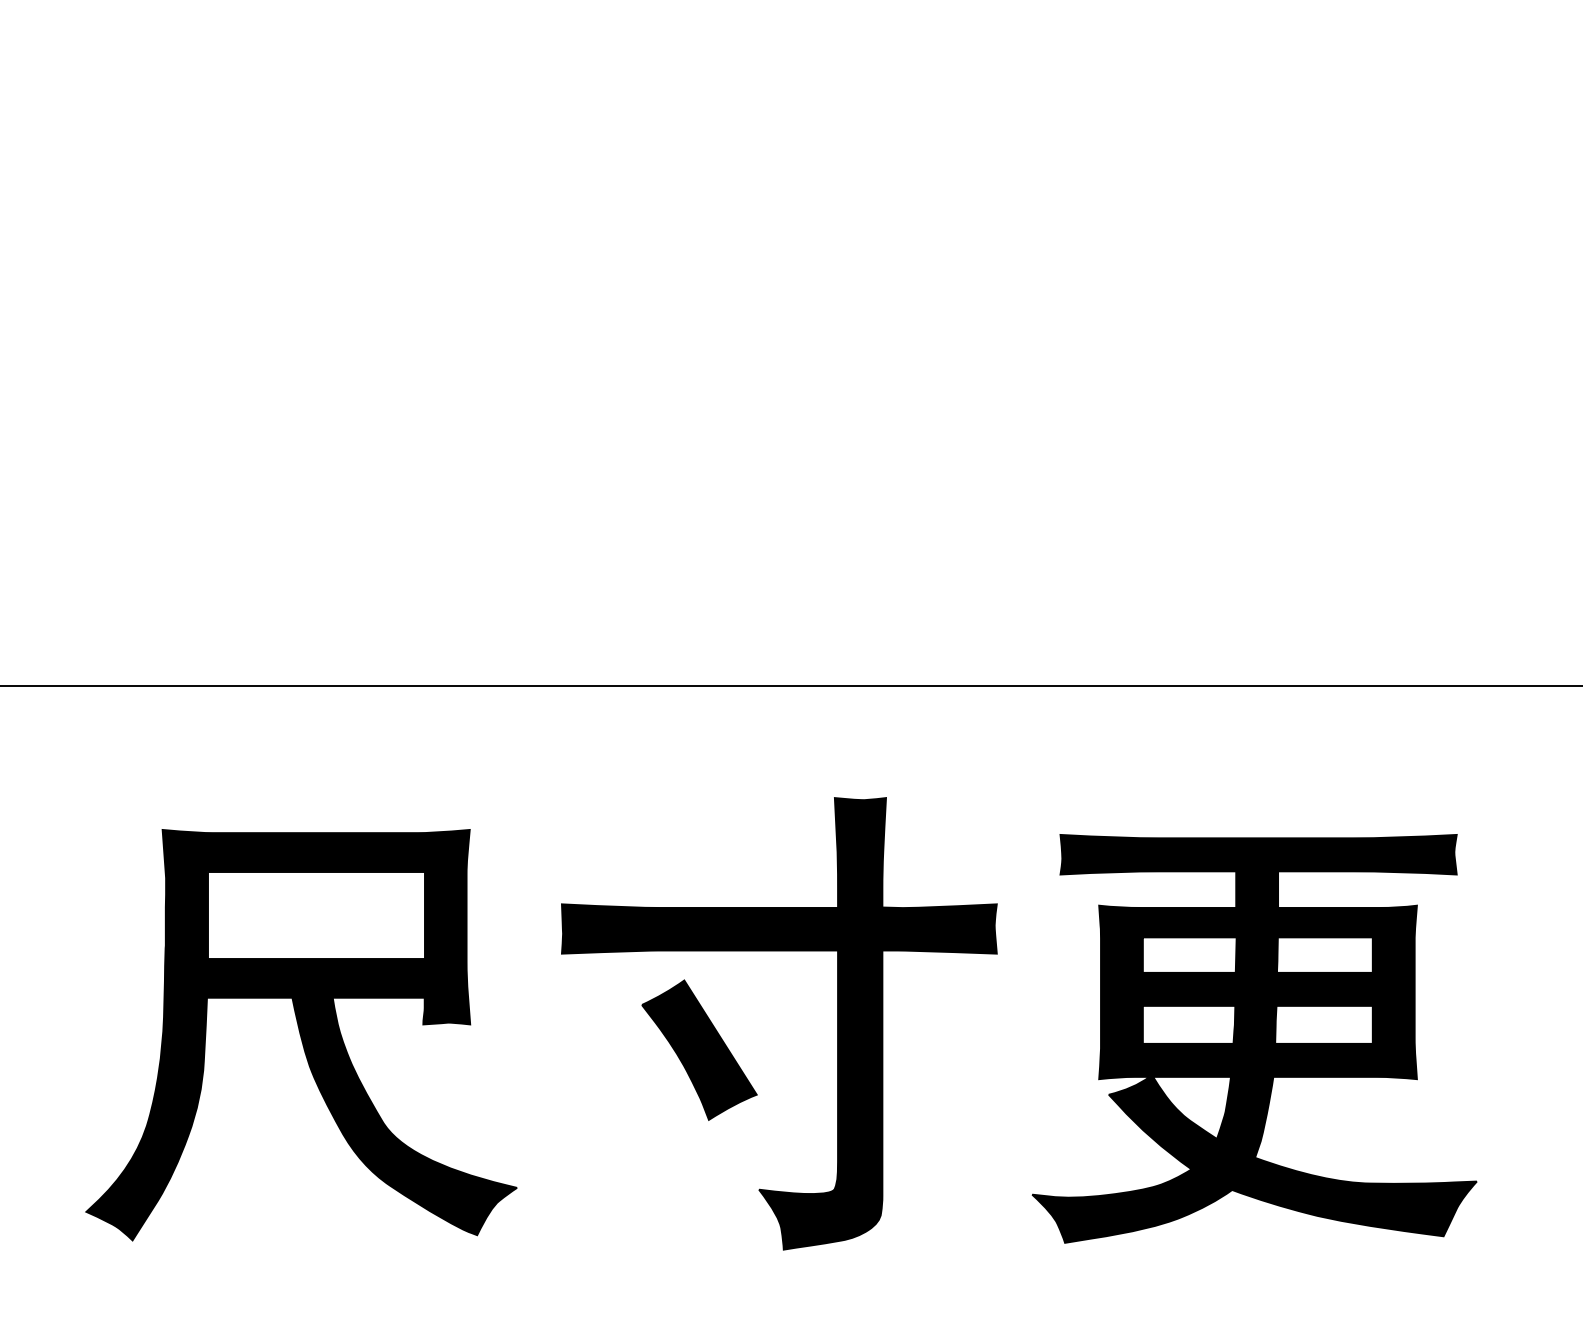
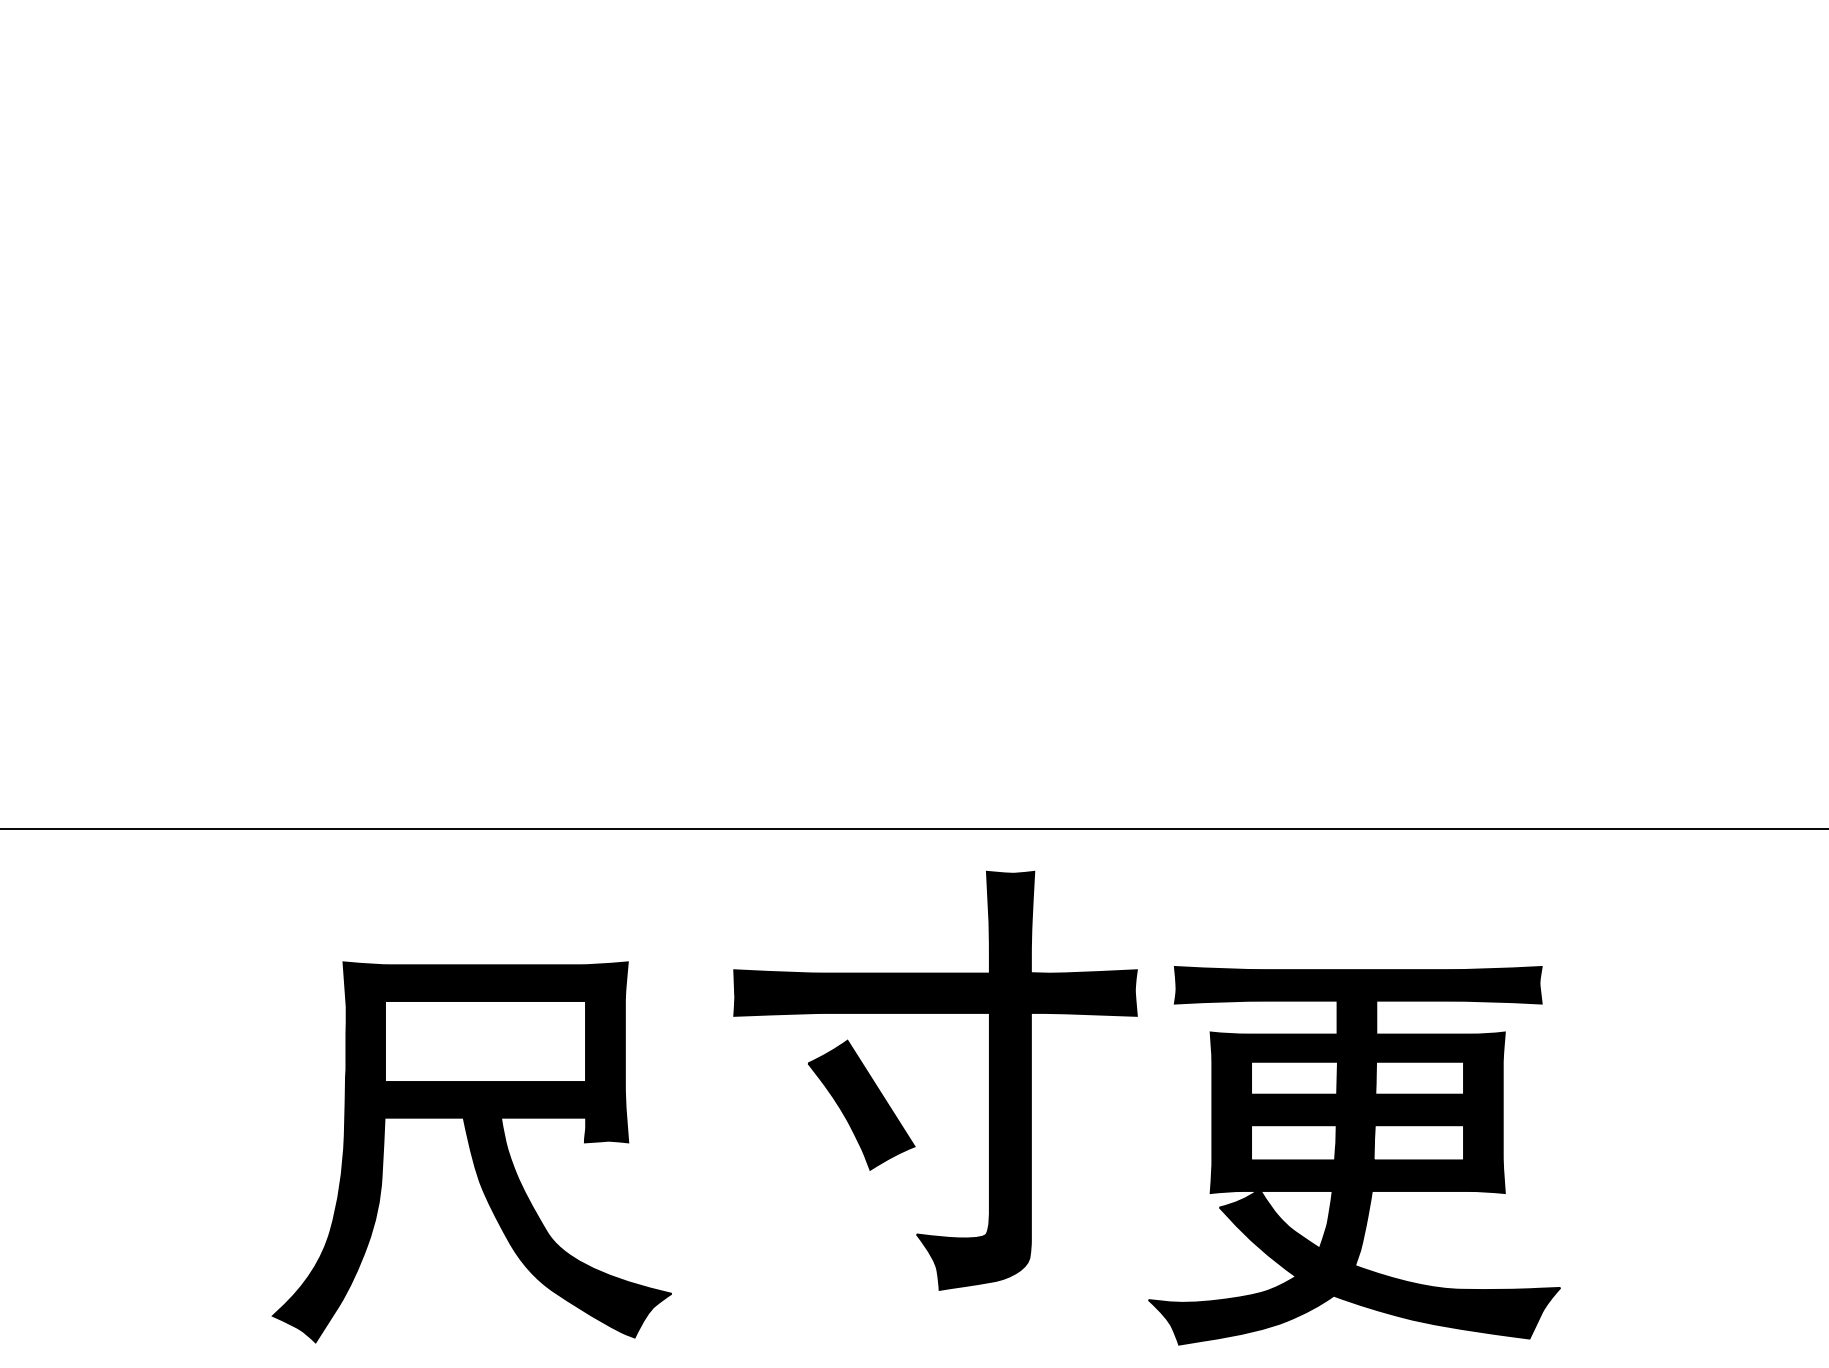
part: (732, 1054) -> (892, 1109), moved

